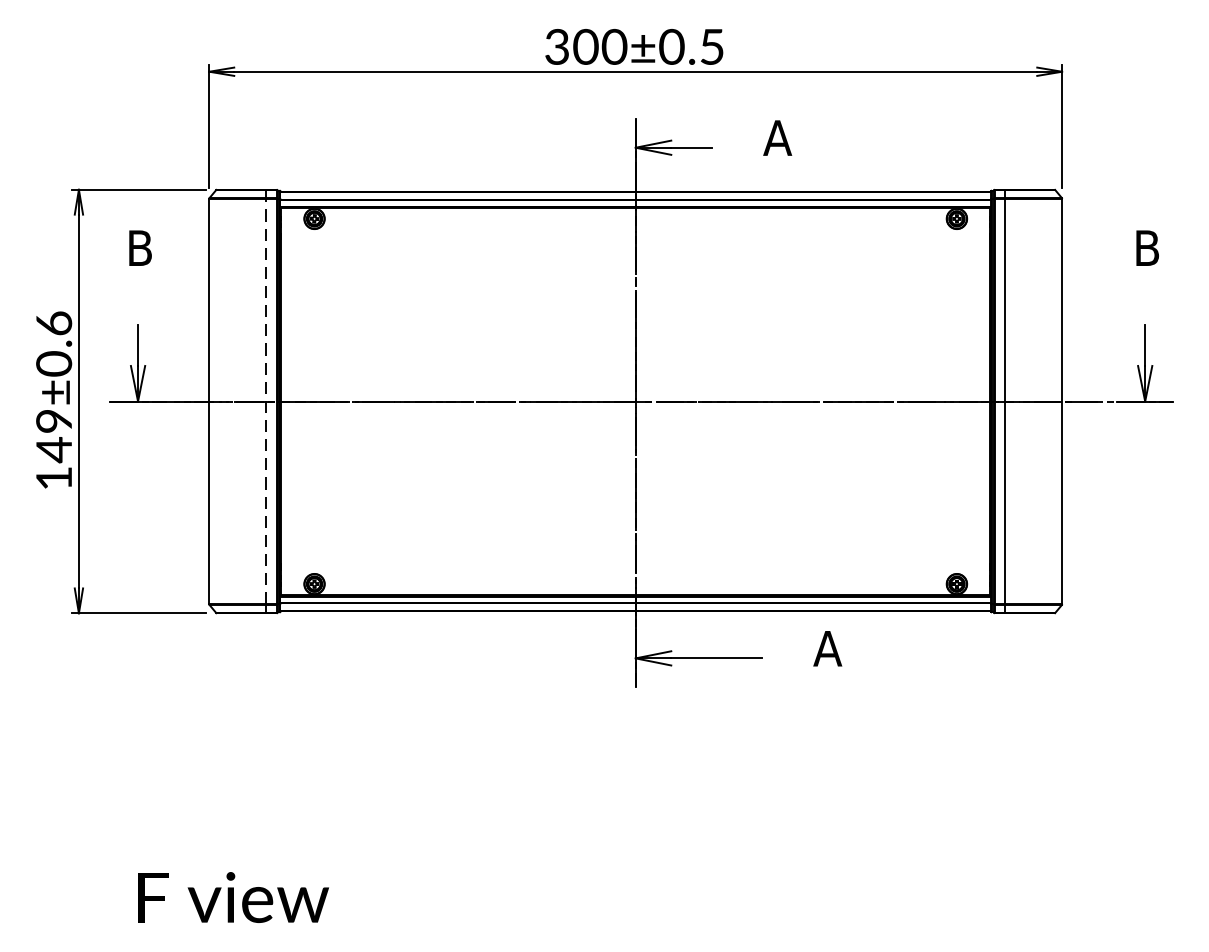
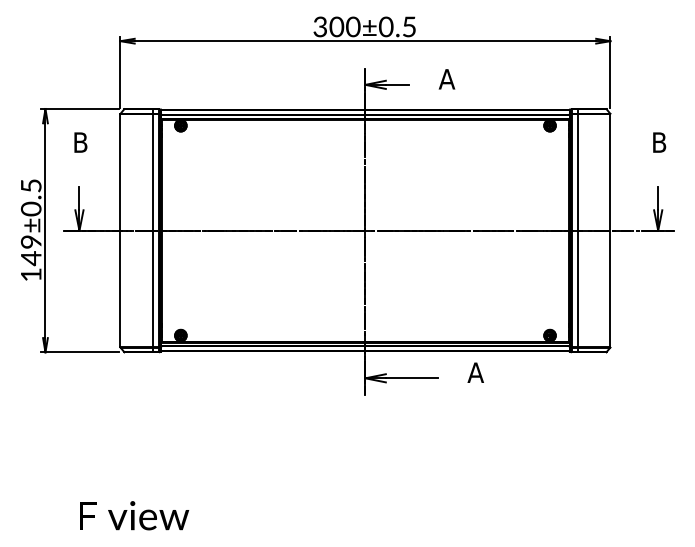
text: (54, 322) -> (31, 185), 149±0.6 -> 149±0.5
line: (266, 401) -> (153, 230), dashed -> solid

